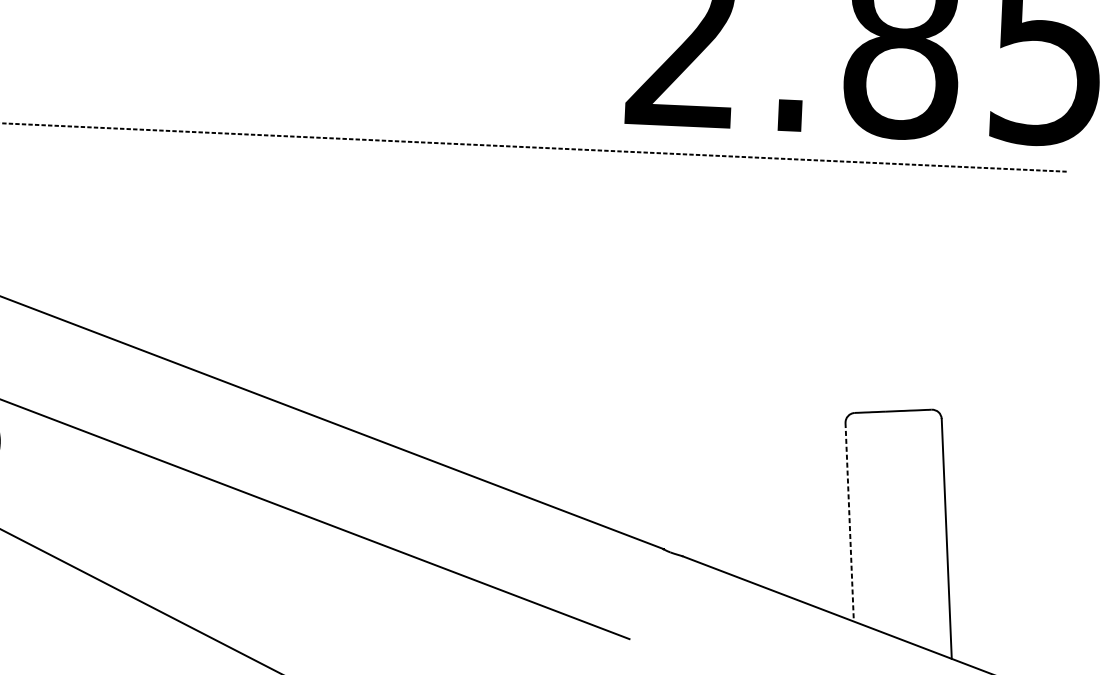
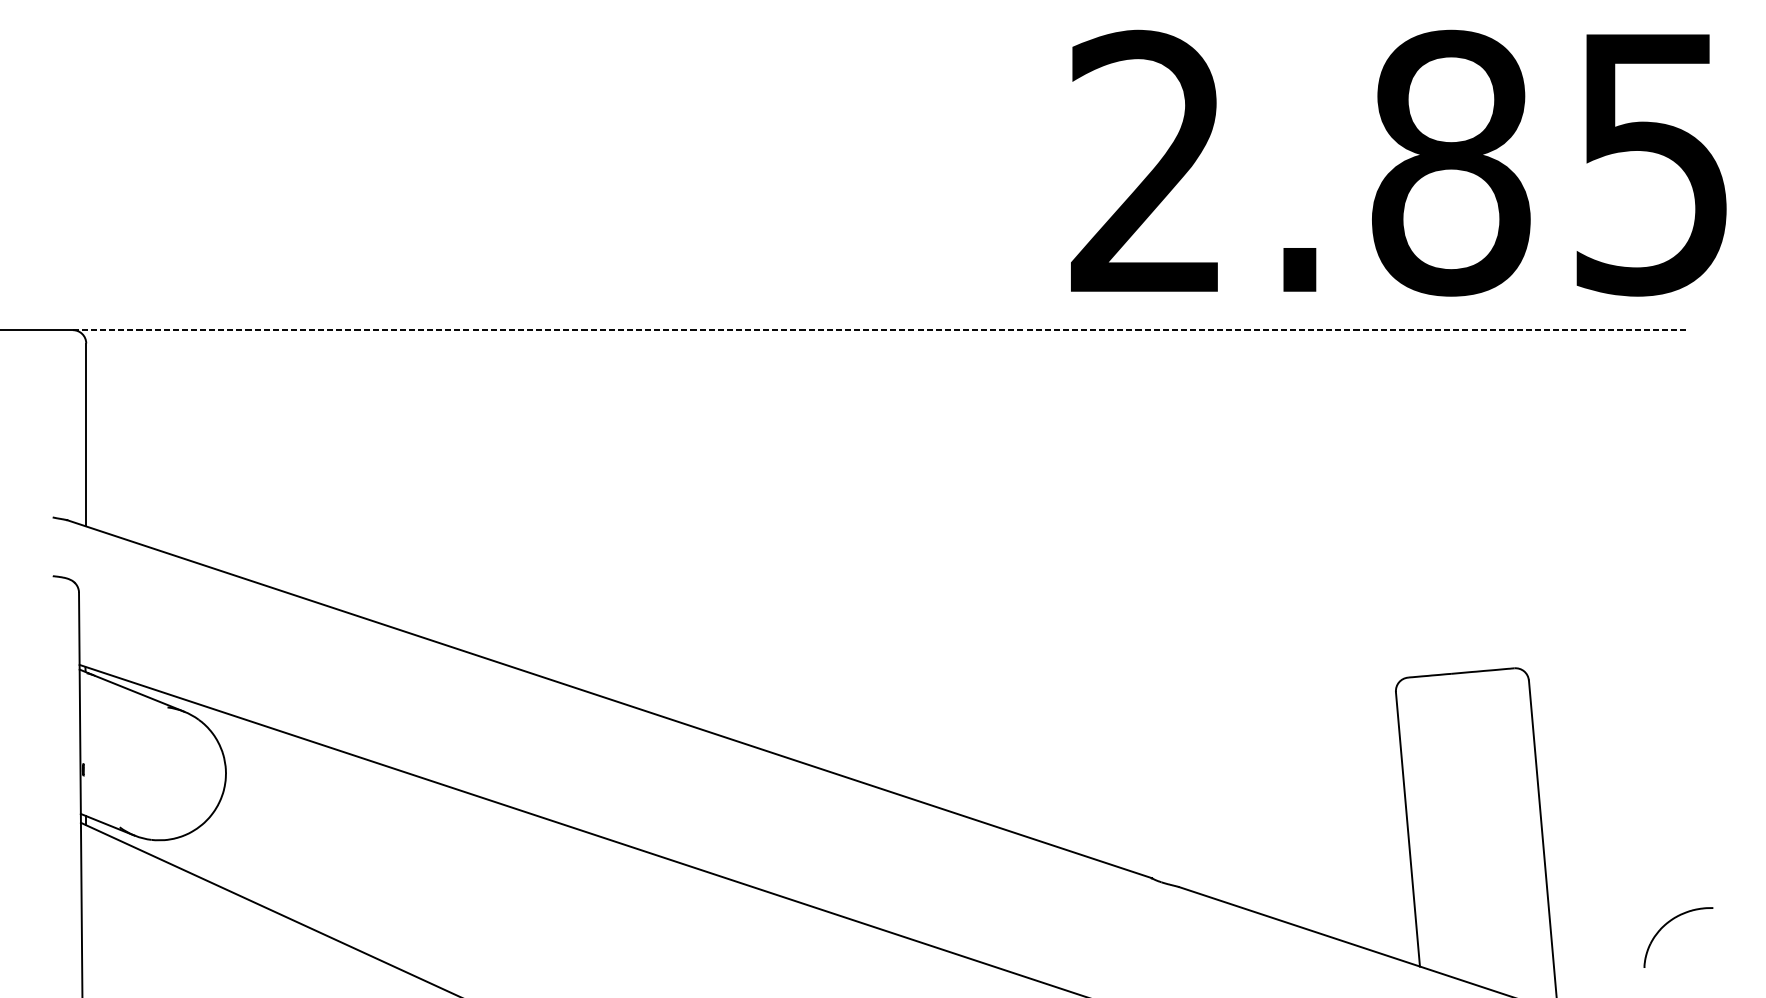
line: (849, 522) -> (1407, 829), dashed -> solid
part: (1032, 600) -> (1666, 925), added

